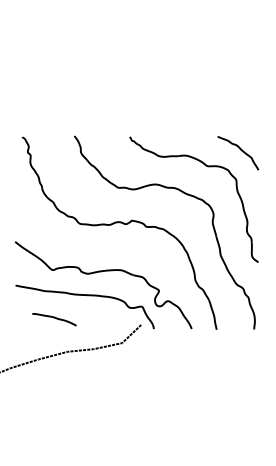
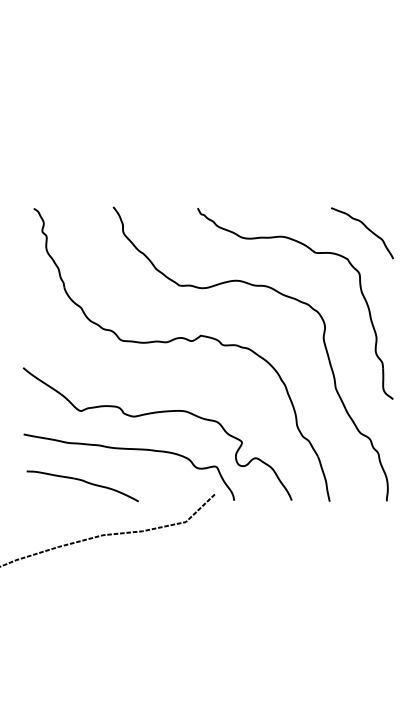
part: (54, 319) -> (82, 486), size x1.67

